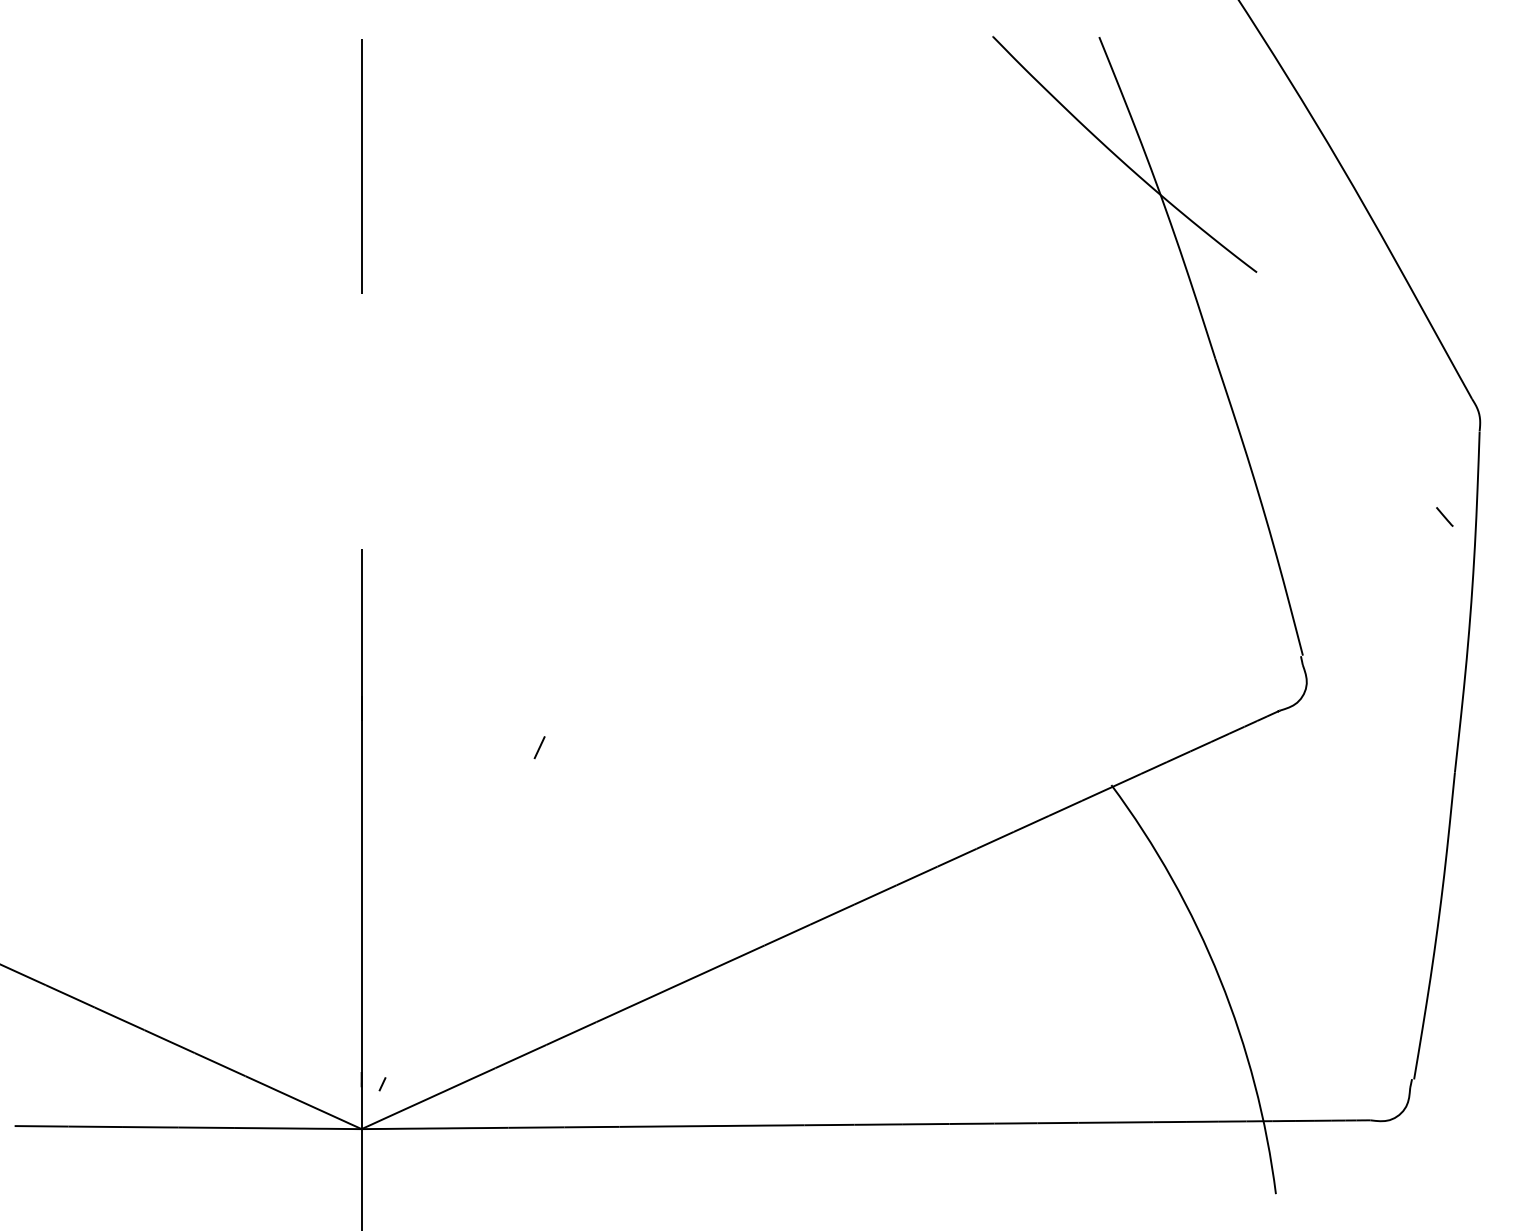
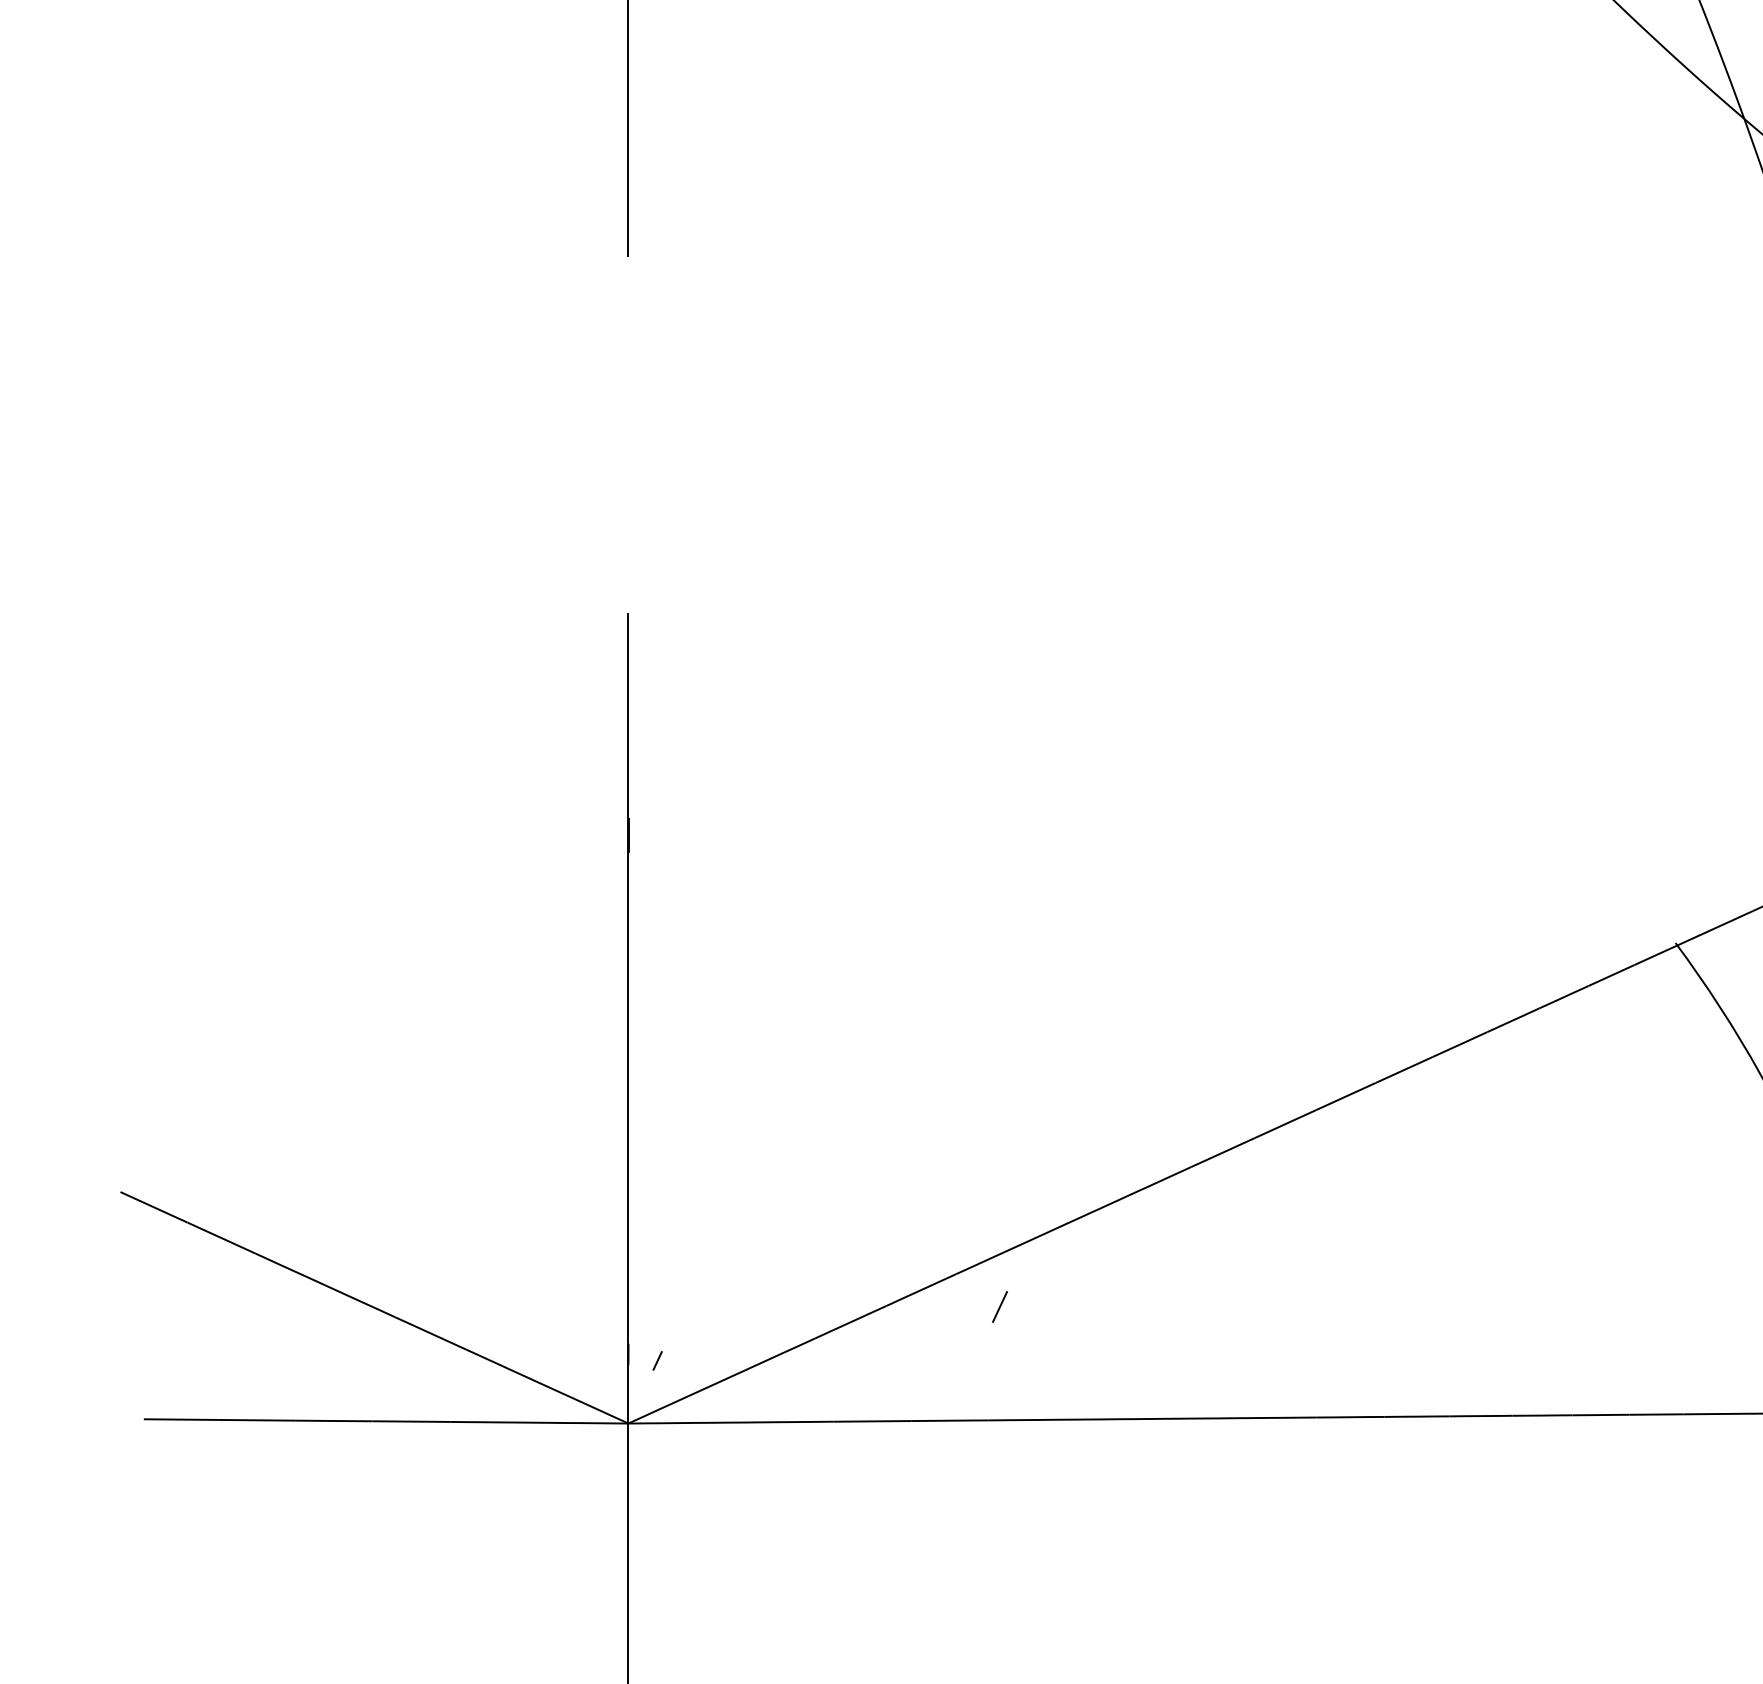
line: (539, 747) -> (999, 1306), moved

